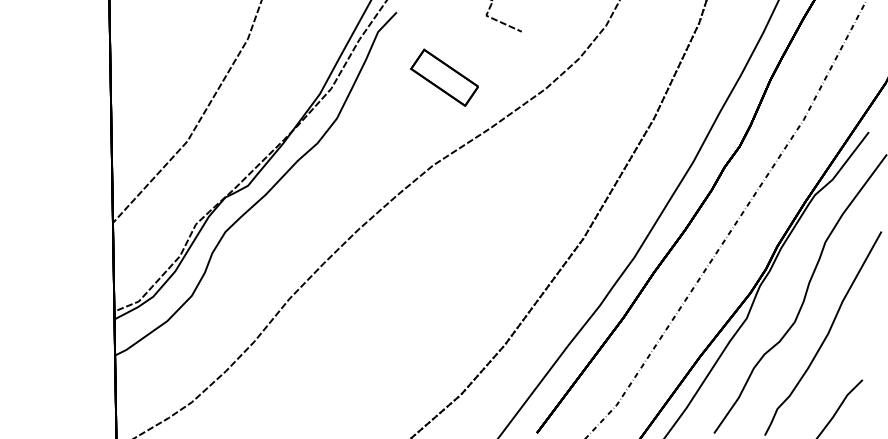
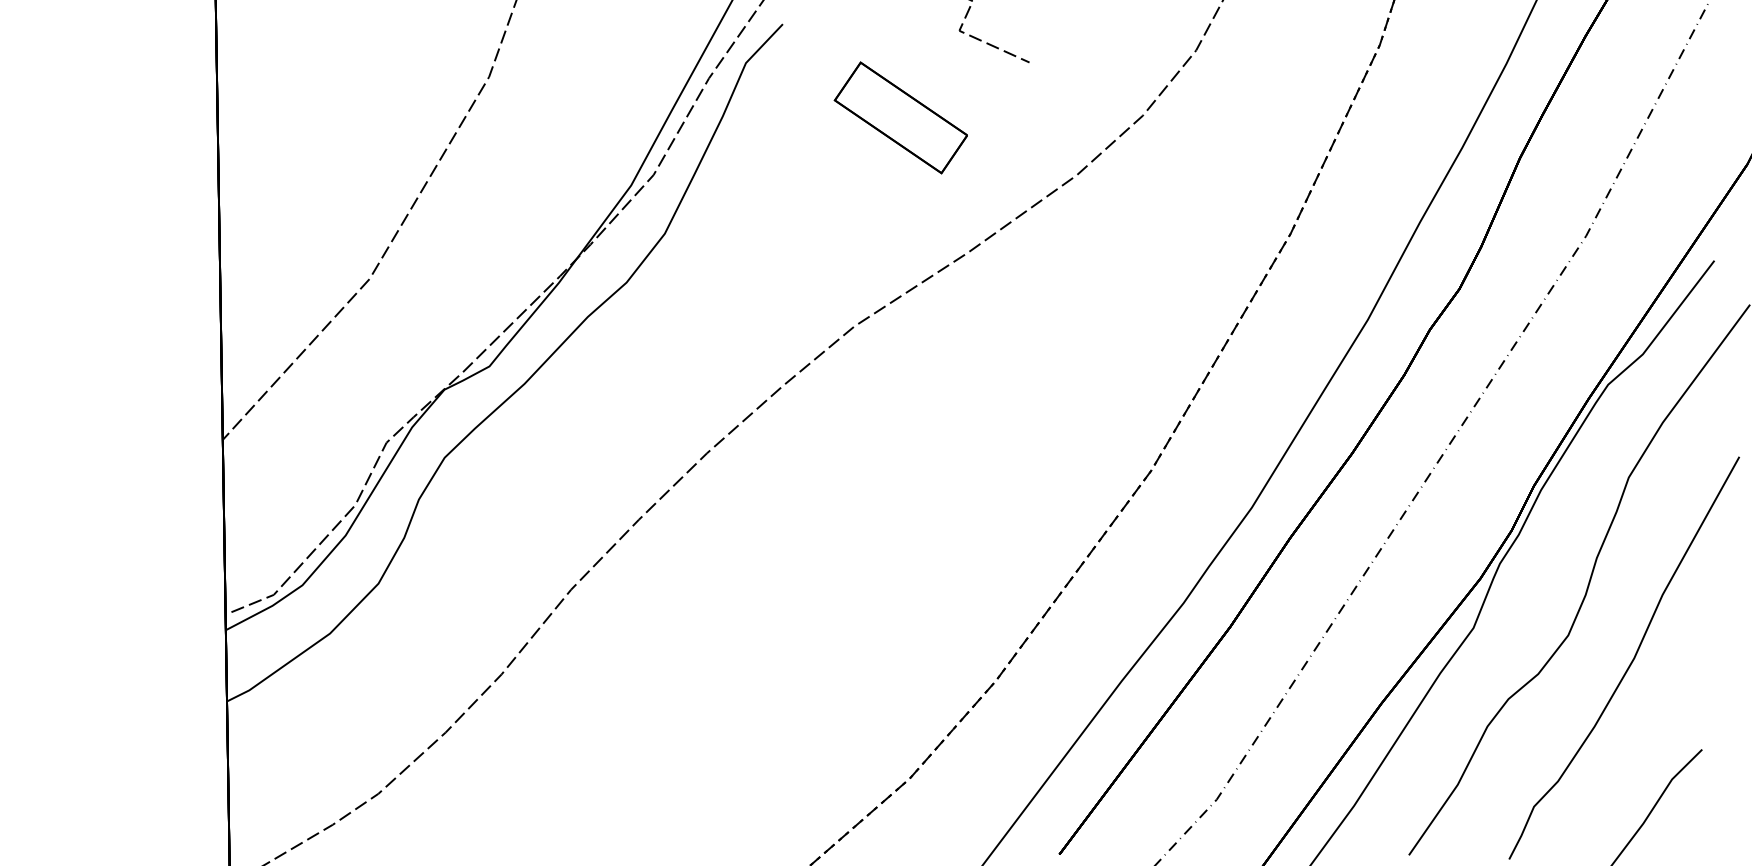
part: (444, 77) -> (900, 117), moved

